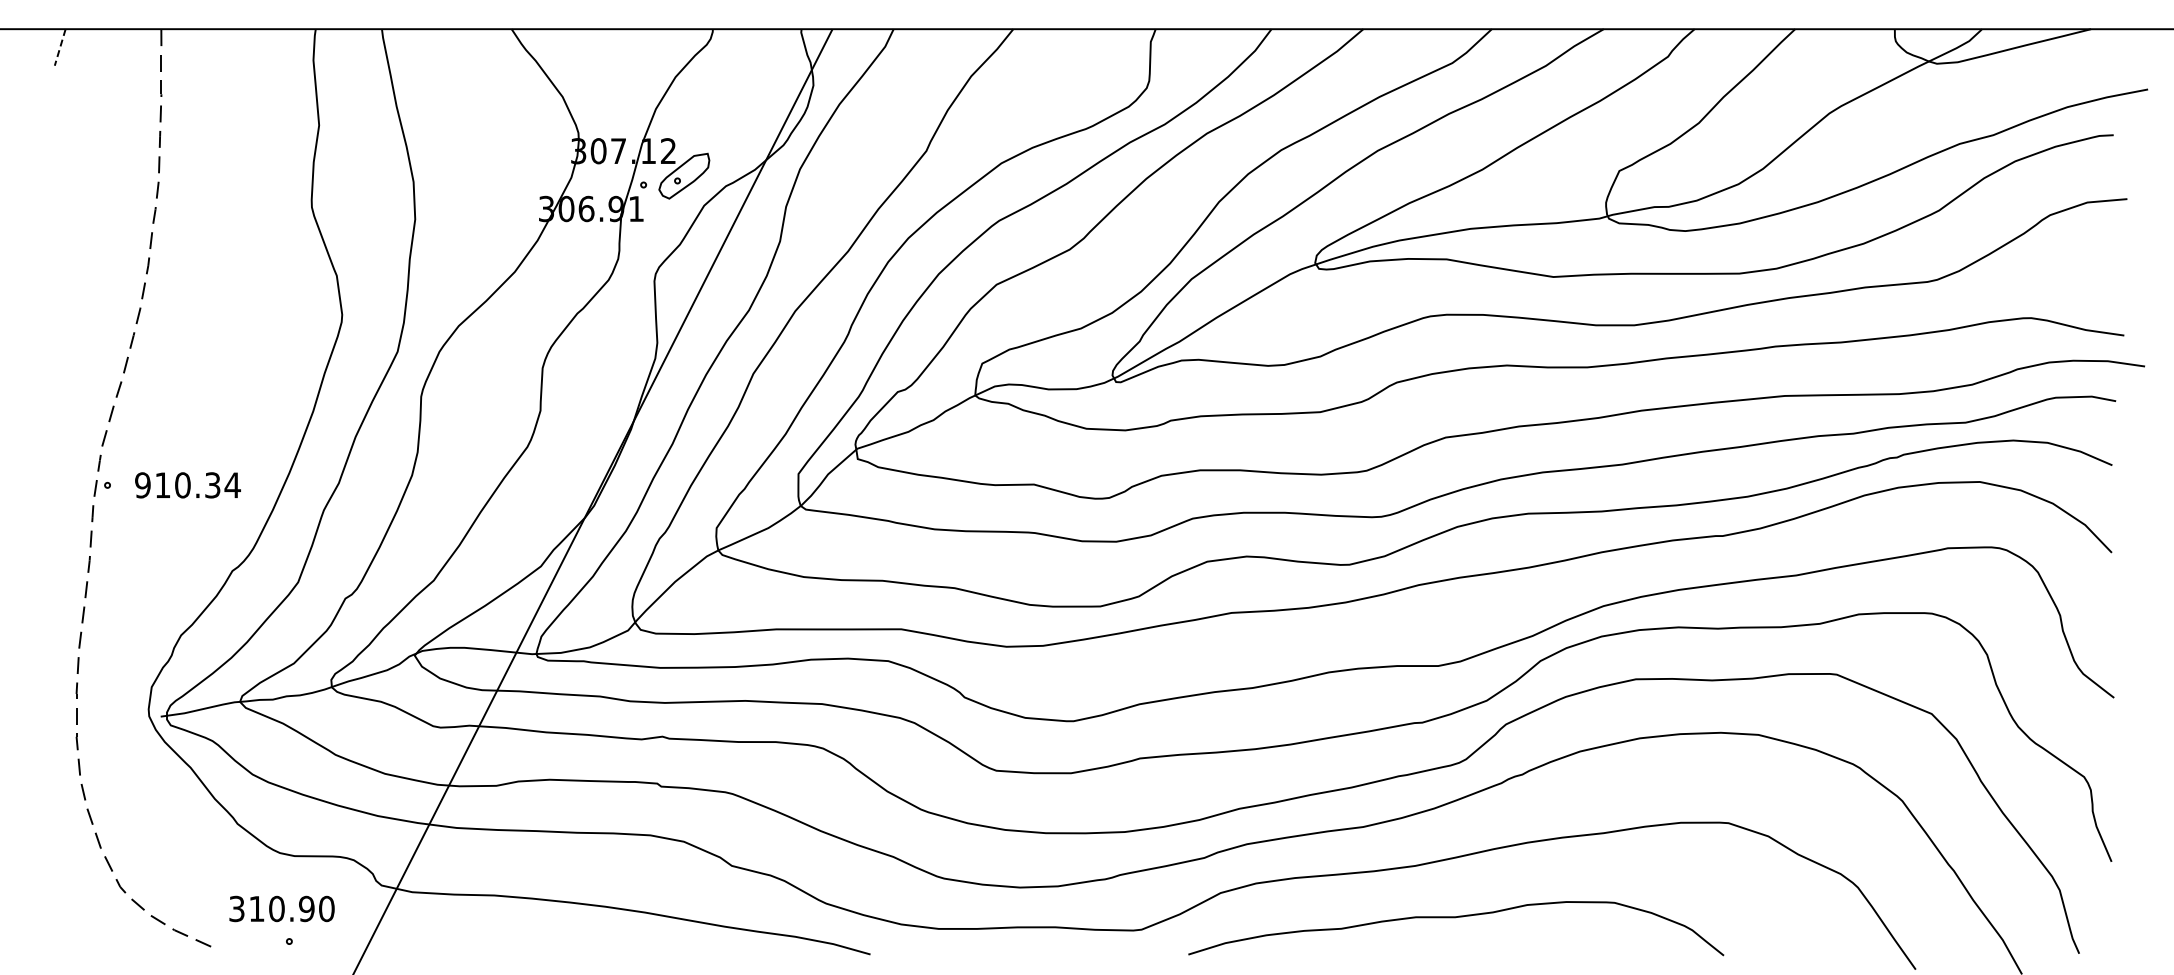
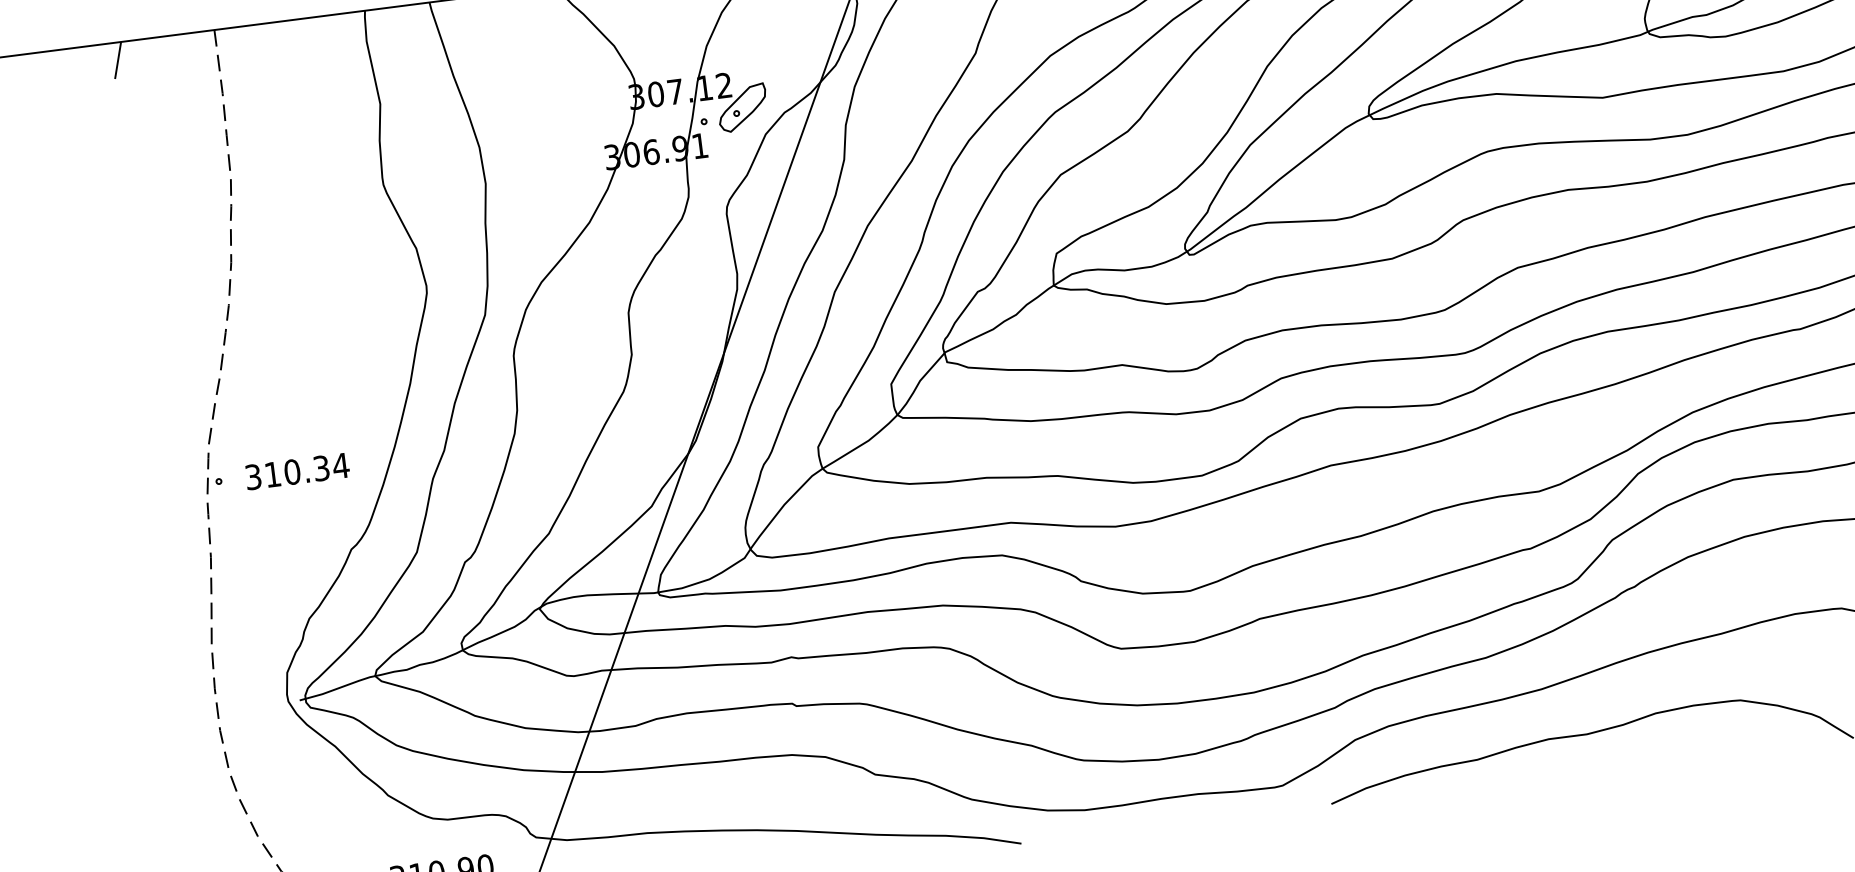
line: (60, 47) -> (118, 60), dashed -> solid
text: (142, 485) -> (253, 477), 910.34 -> 310.34

